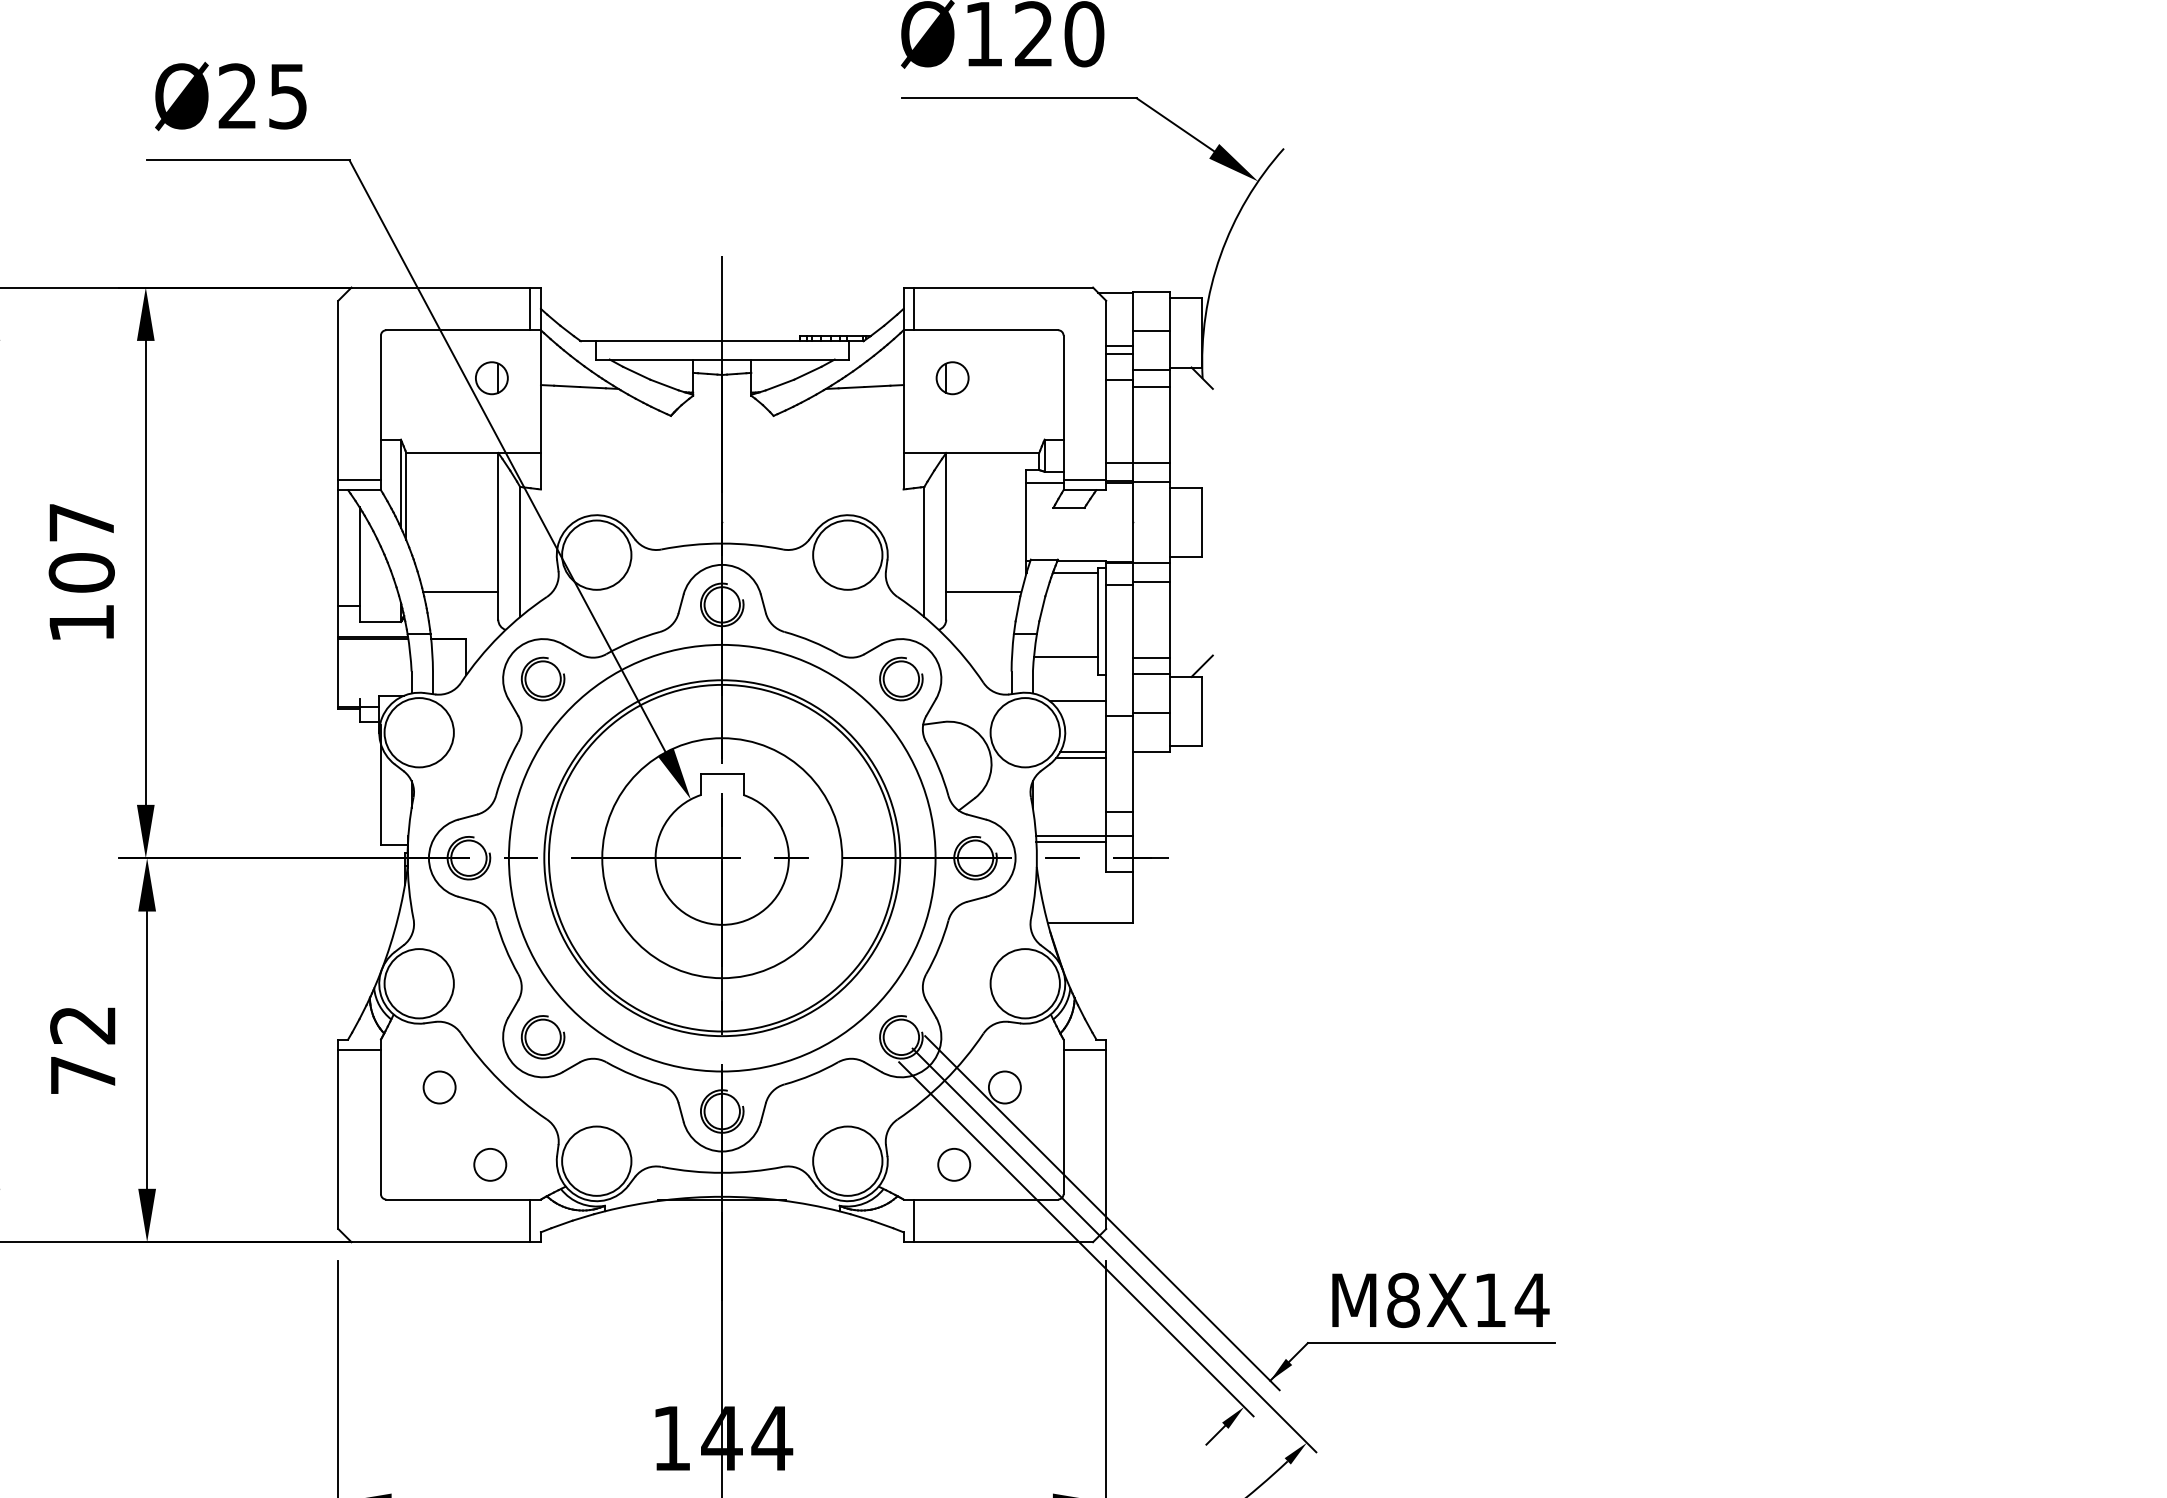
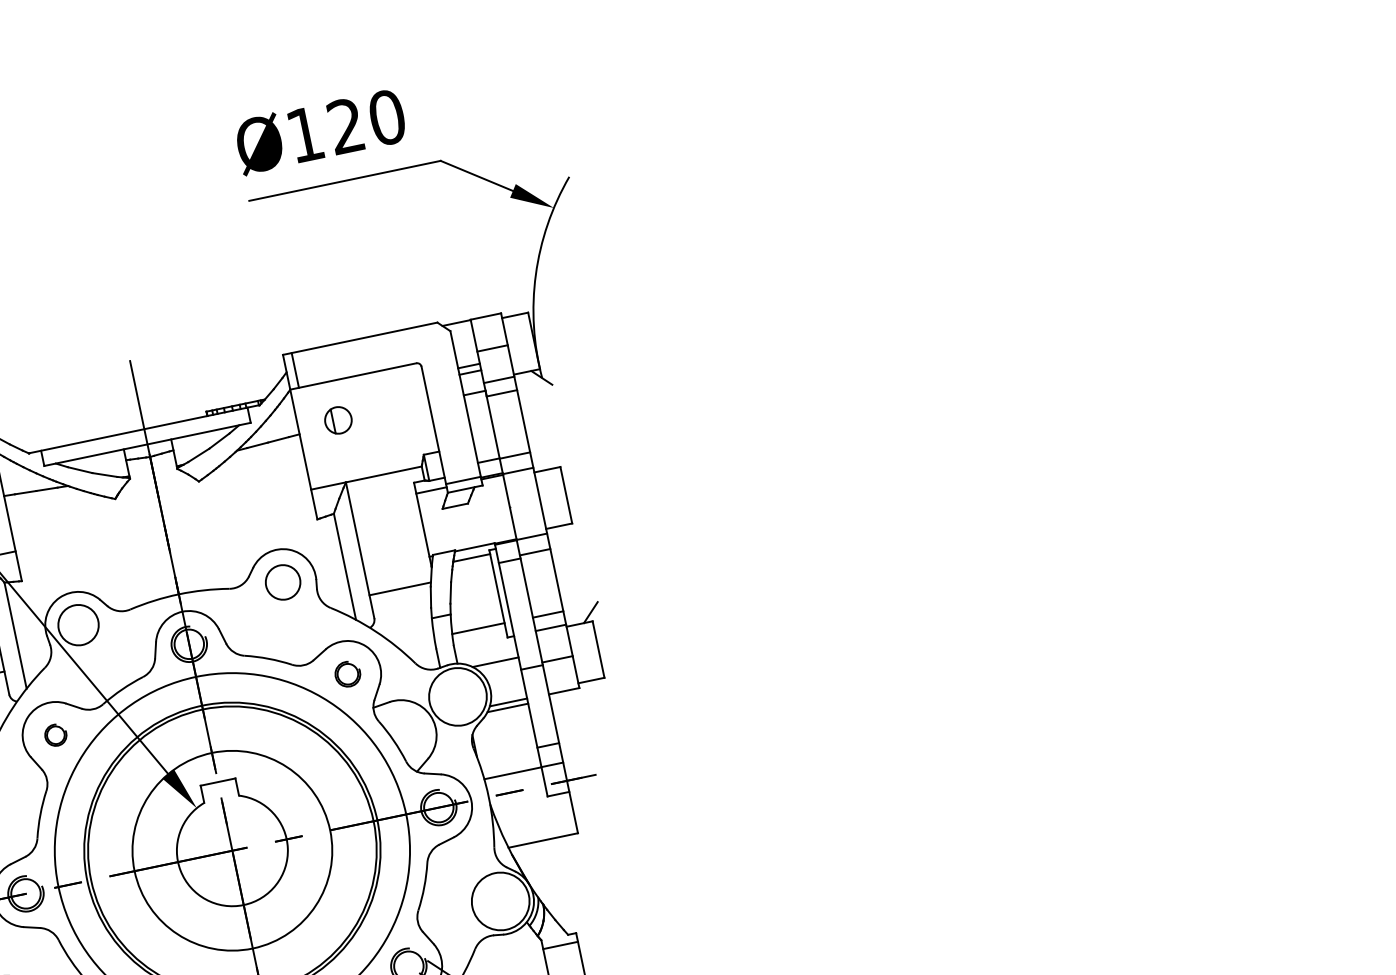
circle: (596, 554) -> (78, 624), size x0.7
circle: (847, 554) -> (282, 581), size x0.6
part: (542, 678) -> (55, 734), size x0.6
part: (901, 678) -> (347, 673), size x0.7
line: (1071, 842) -> (514, 778), removed

